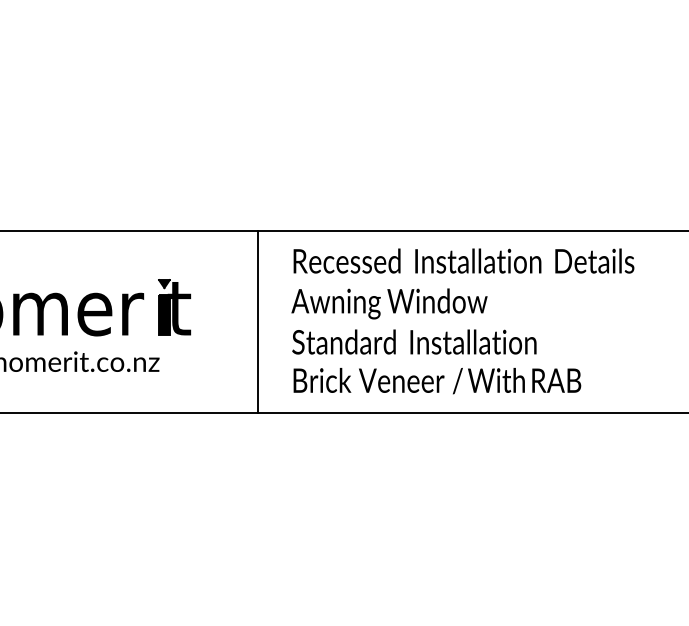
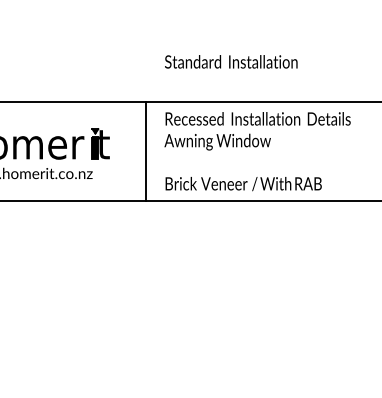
text: (414, 341) -> (231, 61), moved

